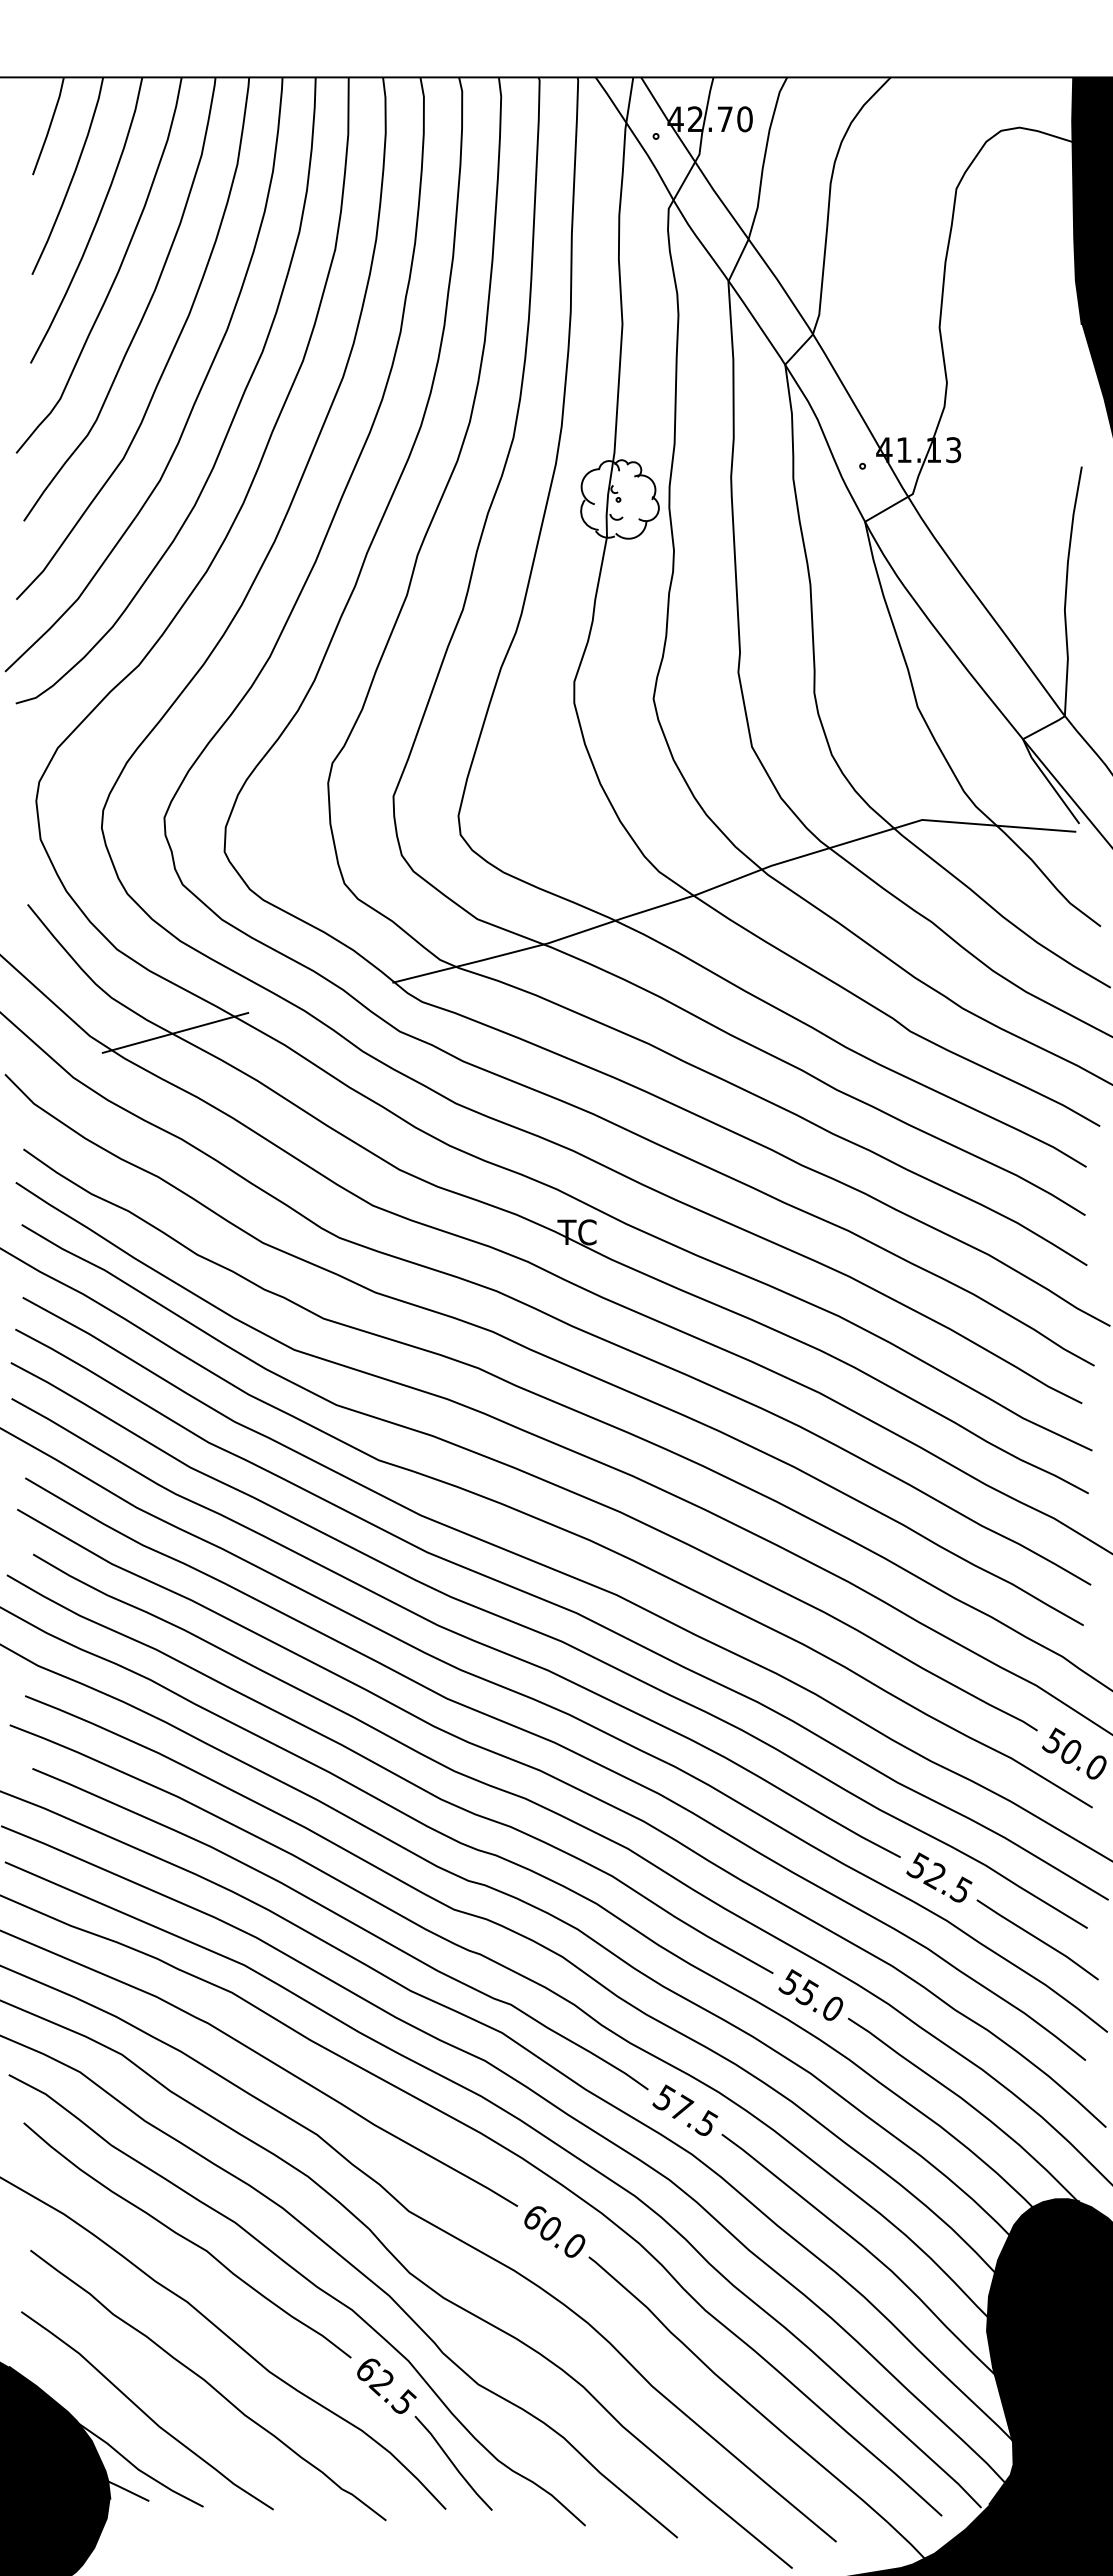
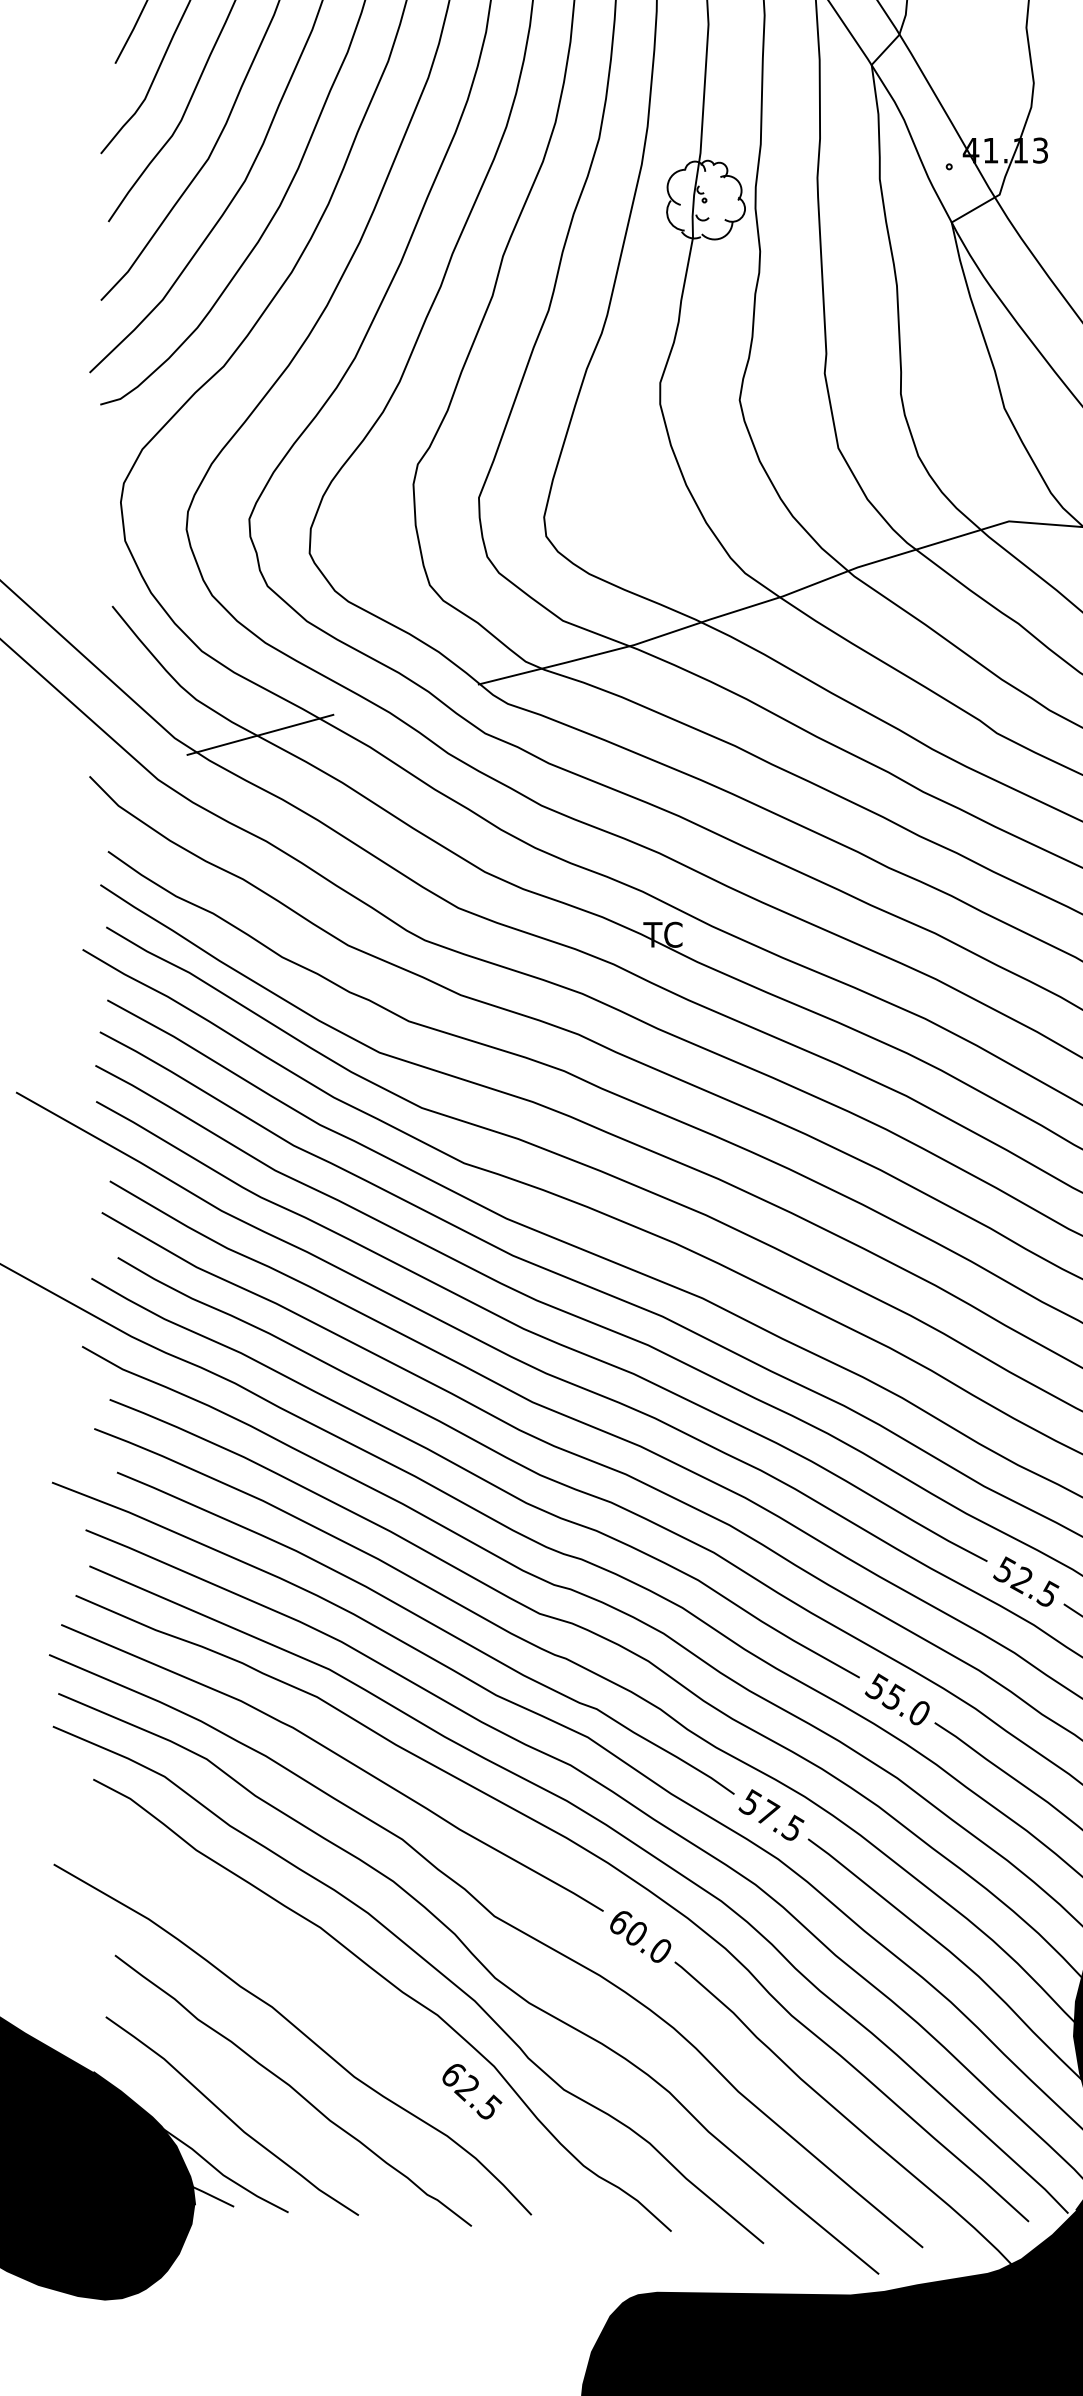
curve: (187, 2240) -> (272, 1945), removed
line: (453, 2462) -> (539, 2168), removed

